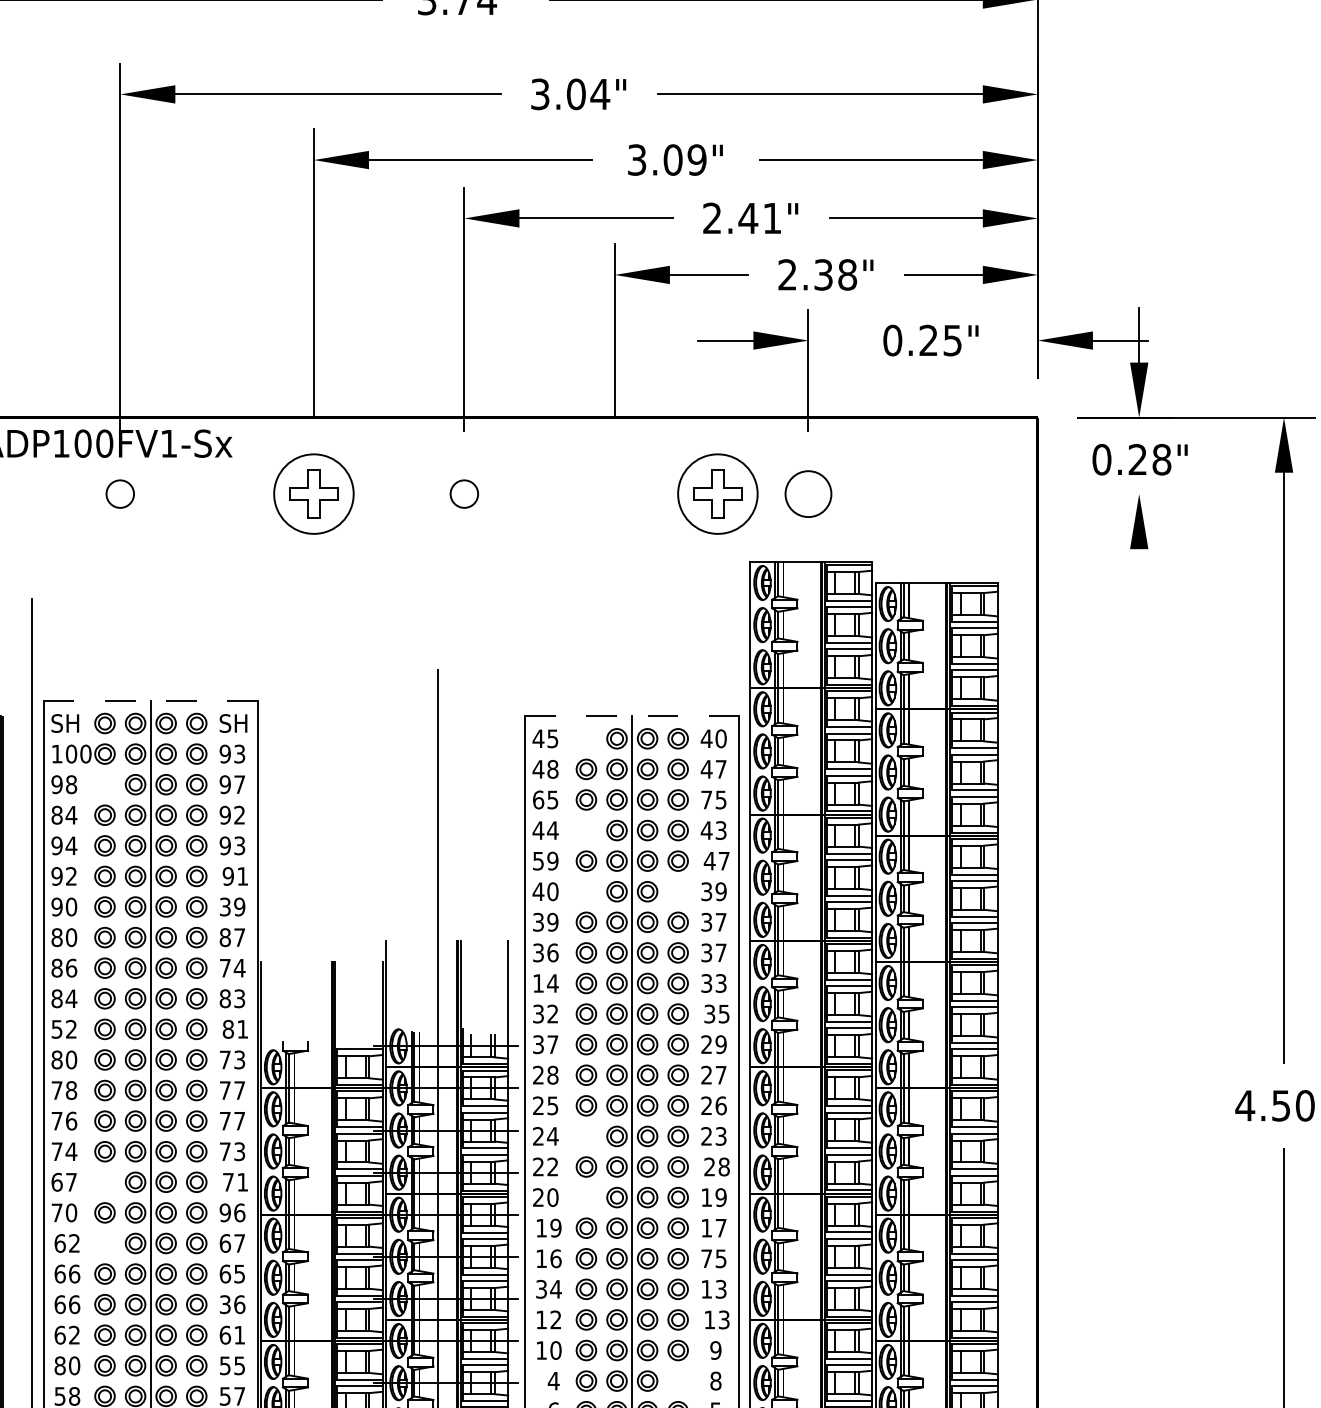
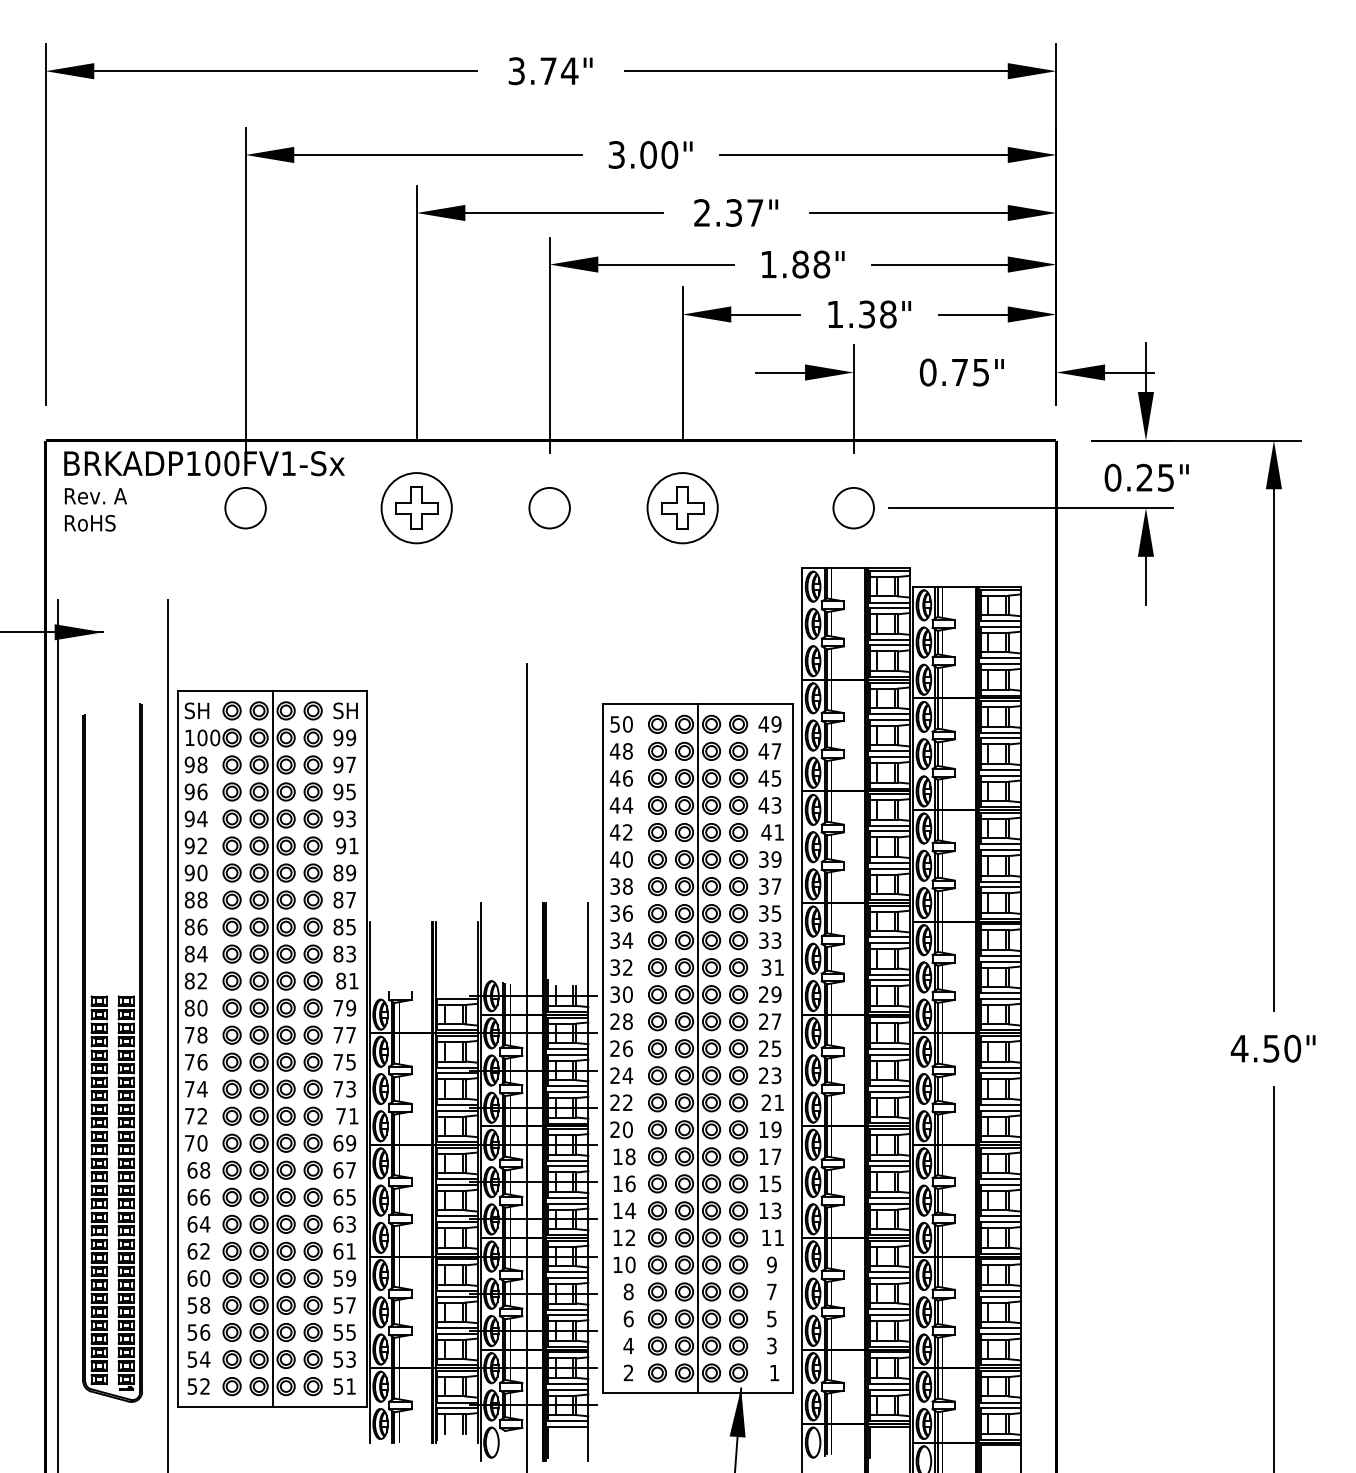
text: (599, 93) -> (669, 154), 3.04" -> 3.00"
text: (666, 159) -> (728, 212), 3.09" -> 2.37"
text: (742, 218) -> (795, 264), 2.41" -> 1.88"
text: (786, 273) -> (834, 313), 2.38" -> 1.38"
text: (928, 339) -> (959, 371), 0.25" -> 0.75"
text: (1161, 459) -> (1165, 477), 0.28" -> 0.25"
circle: (120, 493) -> (245, 507), size x1.67
circle: (464, 493) -> (549, 507), size x1.67
part: (717, 494) -> (682, 508), moved
line: (1008, 494) -> (1030, 508), added
line: (1138, 575) -> (1145, 580), added
line: (150, 700) -> (272, 690), dashed -> solid
line: (632, 716) -> (698, 704), dashed -> solid
part: (586, 737) -> (657, 723), added
text: (544, 738) -> (620, 724), 45 -> 50
text: (721, 738) -> (776, 724), 40 -> 49
text: (240, 753) -> (351, 737), 93 -> 99
part: (104, 784) -> (231, 764), added
text: (544, 800) -> (620, 778), 65 -> 46
text: (706, 800) -> (763, 778), 75 -> 45
text: (63, 814) -> (195, 791), 84 -> 96
text: (238, 814) -> (350, 791), 92 -> 95
part: (586, 830) -> (657, 805), added
text: (544, 861) -> (620, 832), 59 -> 42
text: (723, 861) -> (778, 832), 47 -> 41
part: (586, 891) -> (657, 859), added
part: (678, 891) -> (738, 859), added
text: (225, 906) -> (338, 872), 39 -> 89
text: (552, 922) -> (627, 886), 39 -> 38
text: (71, 938) -> (202, 900), 80 -> 88
text: (721, 952) -> (776, 913), 37 -> 35
text: (232, 967) -> (344, 926), 74 -> 85
text: (537, 983) -> (614, 940), 14 -> 34
text: (723, 1013) -> (778, 967), 35 -> 31
text: (56, 1028) -> (189, 980), 52 -> 82
text: (552, 1044) -> (627, 994), 37 -> 30
text: (240, 1059) -> (351, 1007), 73 -> 79
text: (552, 1105) -> (627, 1048), 25 -> 26
text: (721, 1105) -> (776, 1048), 26 -> 25
text: (238, 1121) -> (350, 1062), 77 -> 75
part: (586, 1136) -> (657, 1075), added
text: (724, 1166) -> (779, 1102), 28 -> 21
part: (104, 1181) -> (231, 1115), added
text: (63, 1182) -> (195, 1116), 67 -> 72
part: (586, 1197) -> (657, 1129), added
text: (232, 1213) -> (344, 1143), 96 -> 69
text: (555, 1227) -> (630, 1156), 19 -> 18
part: (104, 1242) -> (231, 1169), added
text: (74, 1243) -> (205, 1170), 62 -> 68
text: (706, 1258) -> (763, 1183), 75 -> 15
text: (541, 1288) -> (617, 1210), 34 -> 14
text: (73, 1304) -> (204, 1224), 66 -> 64
text: (232, 1304) -> (344, 1224), 36 -> 63
text: (723, 1319) -> (778, 1237), 13 -> 11
text: (60, 1365) -> (192, 1278), 80 -> 60
text: (240, 1365) -> (351, 1278), 55 -> 59
text: (553, 1380) -> (628, 1291), 4 -> 8
part: (678, 1380) -> (738, 1291), added
text: (715, 1380) -> (771, 1291), 8 -> 7

